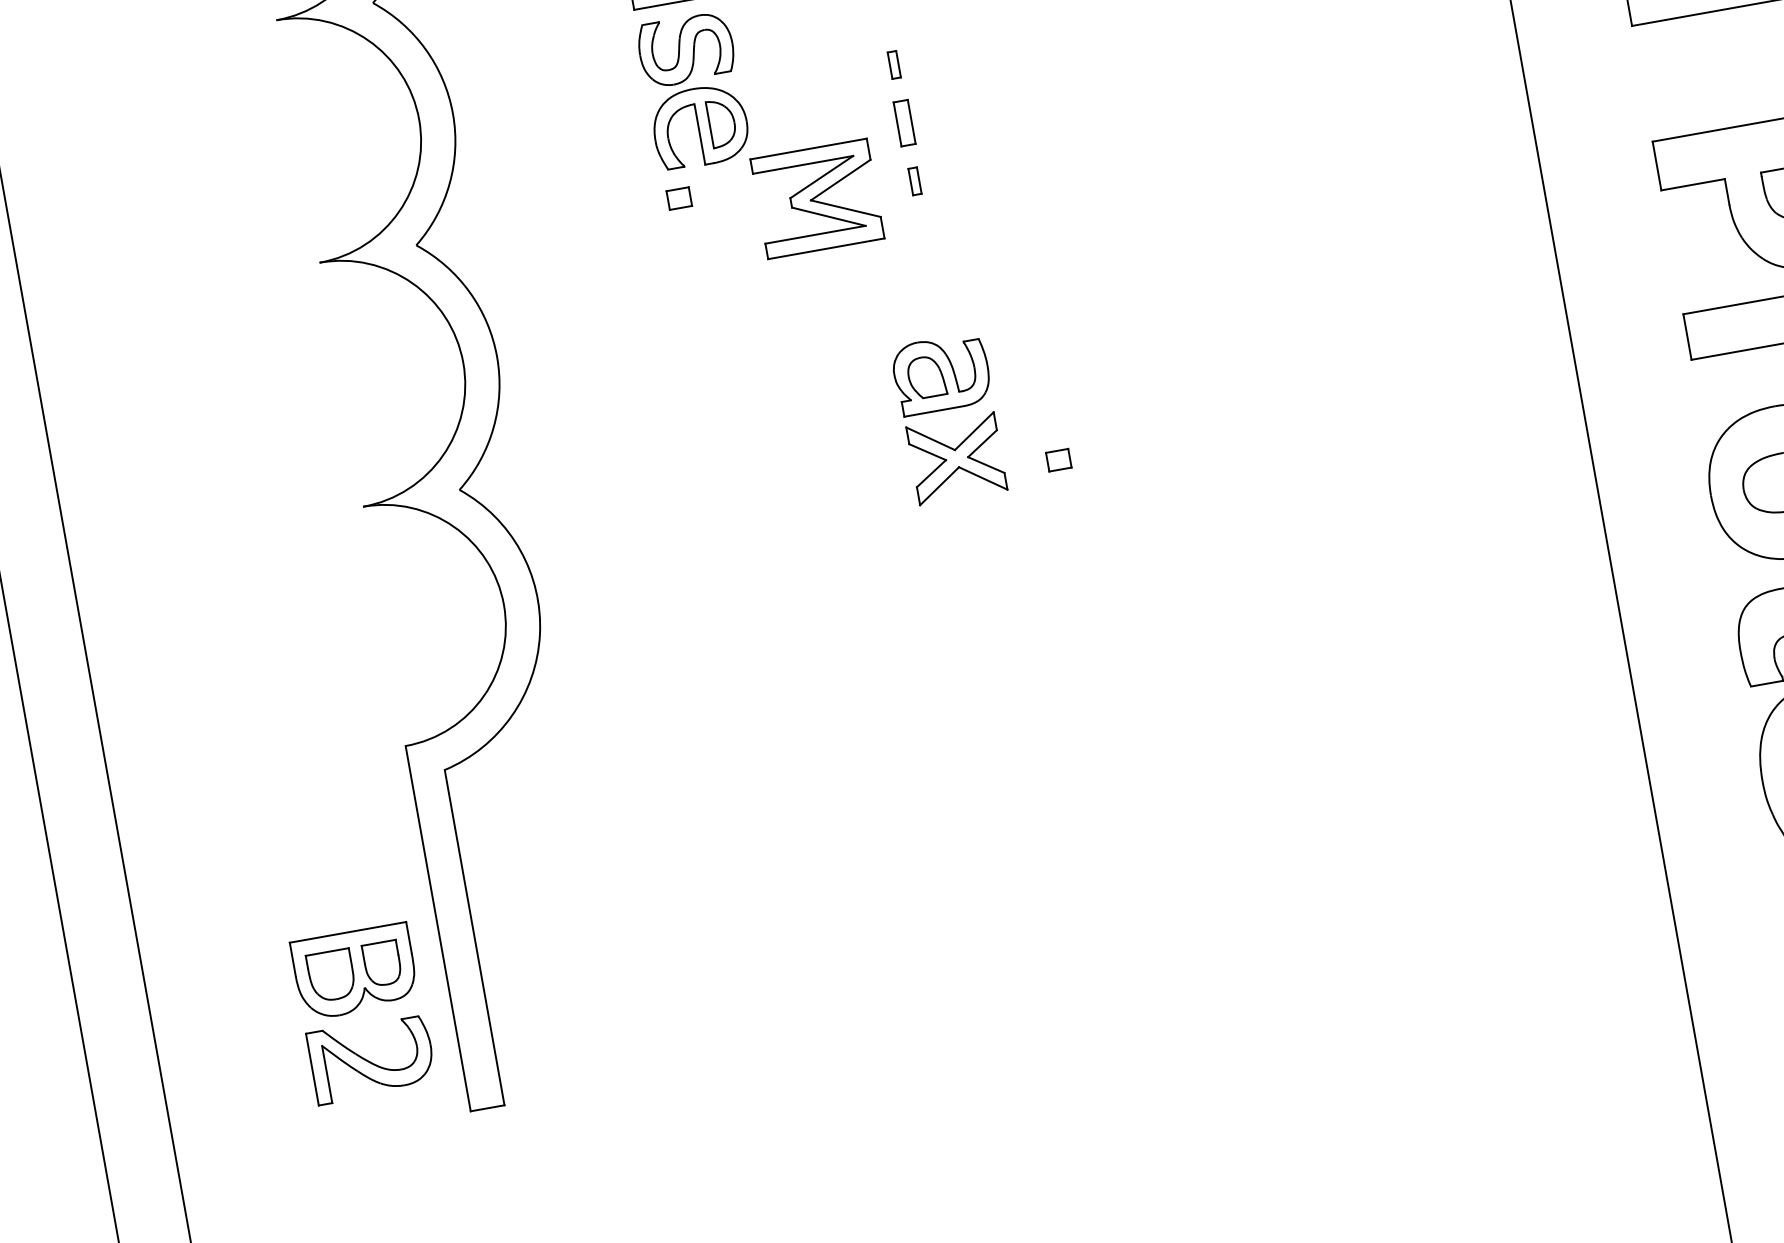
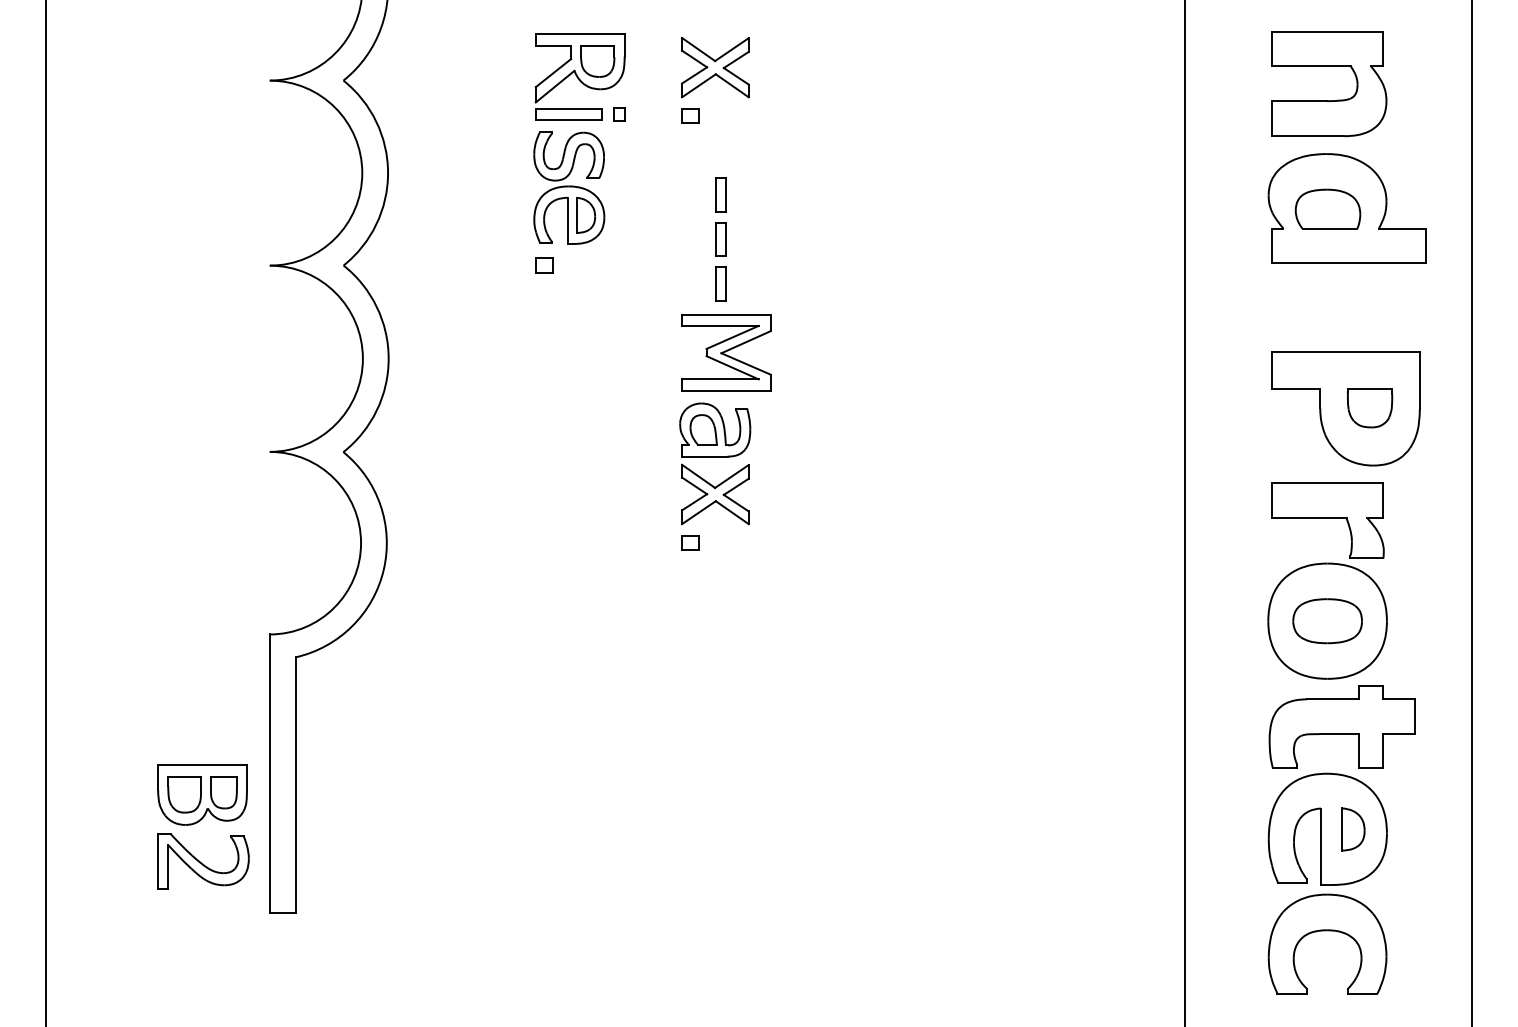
part: (893, 64) -> (720, 194), size x1.67
part: (914, 180) -> (720, 283), size x1.67
part: (817, 198) -> (726, 352), moved
part: (1058, 459) -> (690, 542), moved

